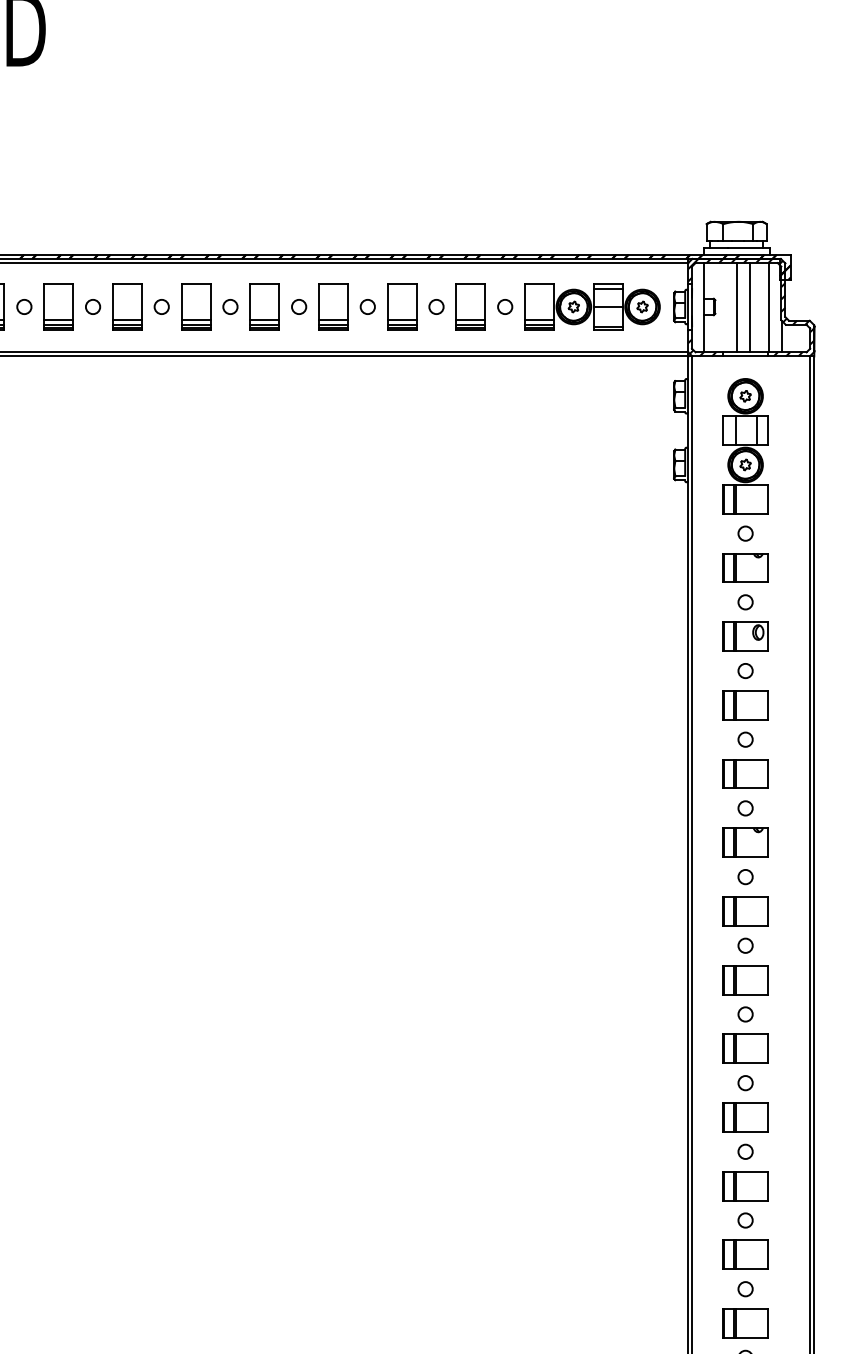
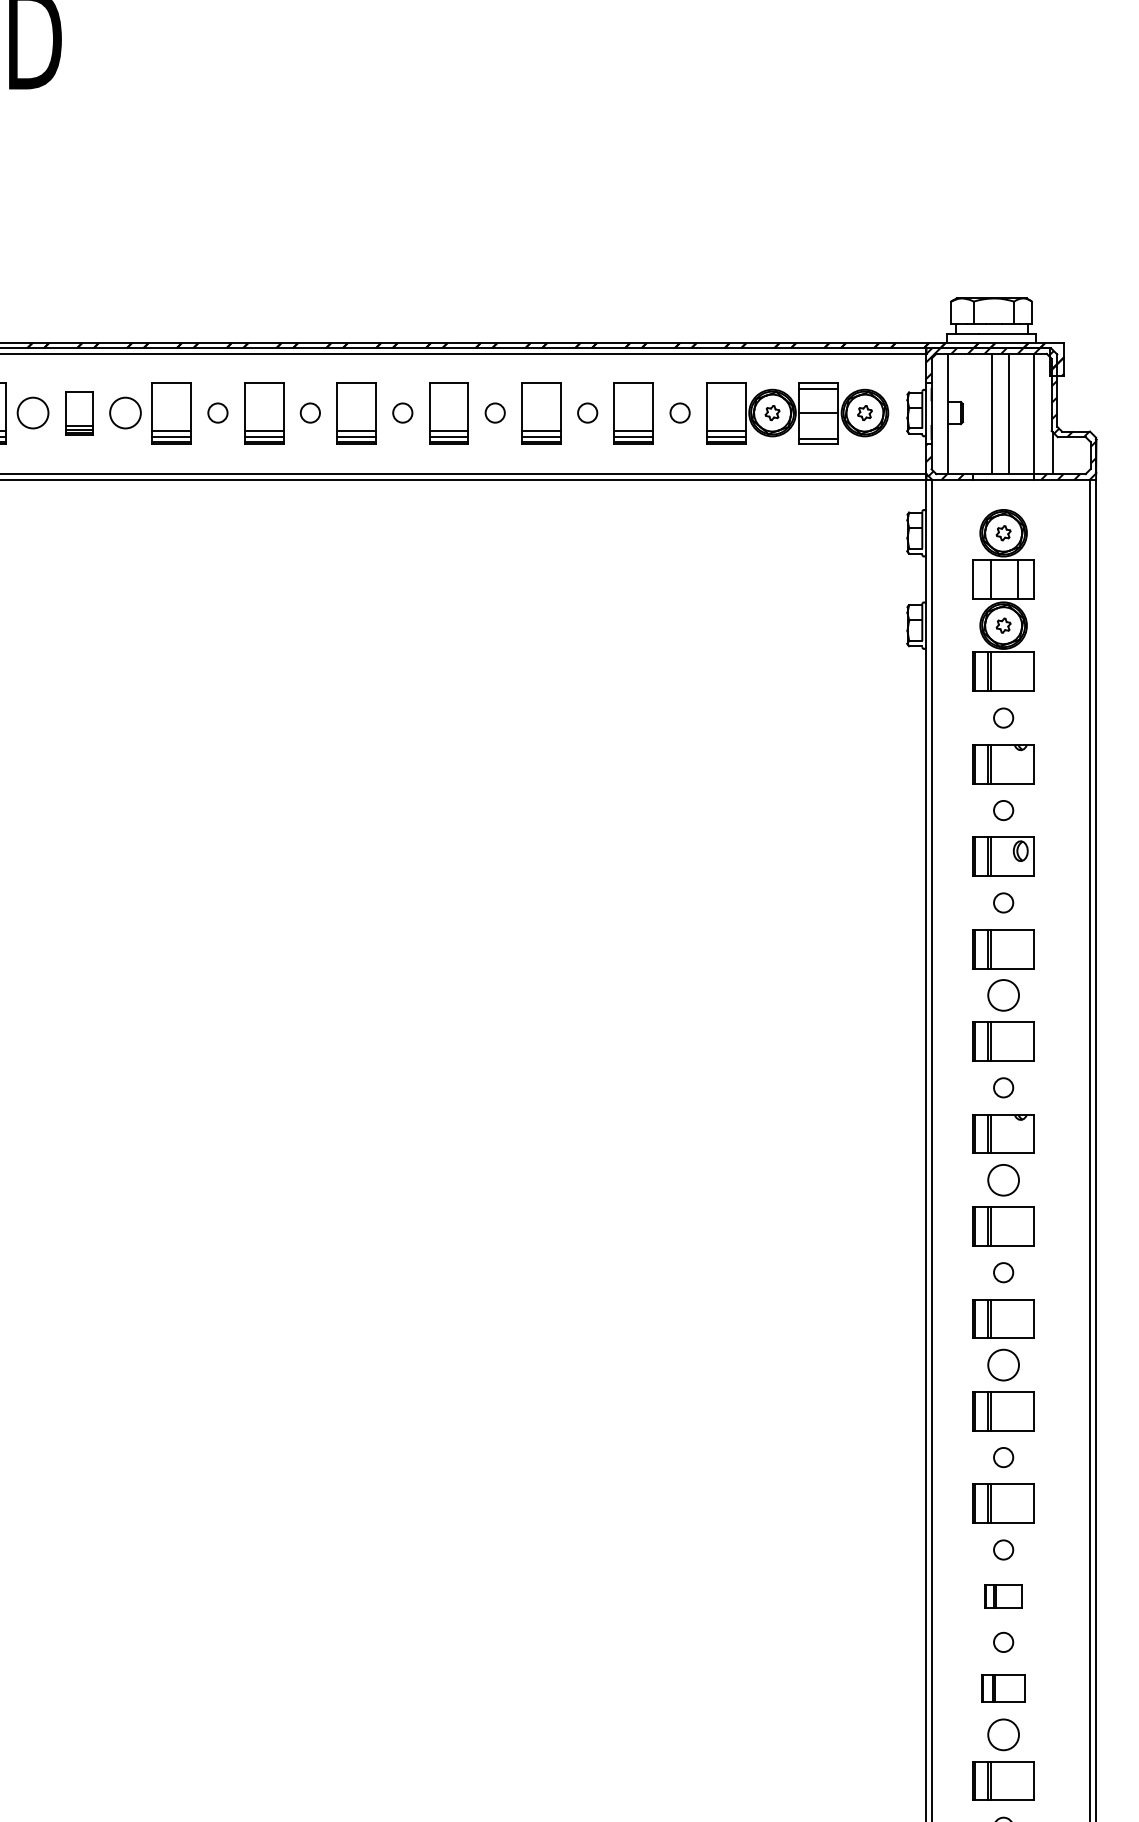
circle: (23, 306) -> (32, 412), size x1.6
circle: (93, 306) -> (125, 412), size x1.6
part: (58, 307) -> (79, 413), size x0.7
circle: (745, 739) -> (1003, 995), size x1.6
circle: (745, 876) -> (1003, 1179), size x1.6
circle: (745, 1013) -> (1003, 1364), size x1.6
part: (745, 1186) -> (1003, 1596), size x0.6
part: (745, 1254) -> (1003, 1688), size x0.7
circle: (745, 1288) -> (1003, 1734), size x1.6

